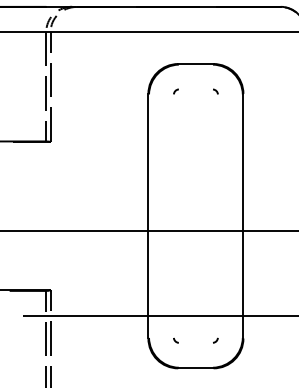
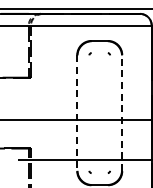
line: (243, 214) -> (122, 112), solid -> dashed
line: (148, 216) -> (77, 113), solid -> dashed

